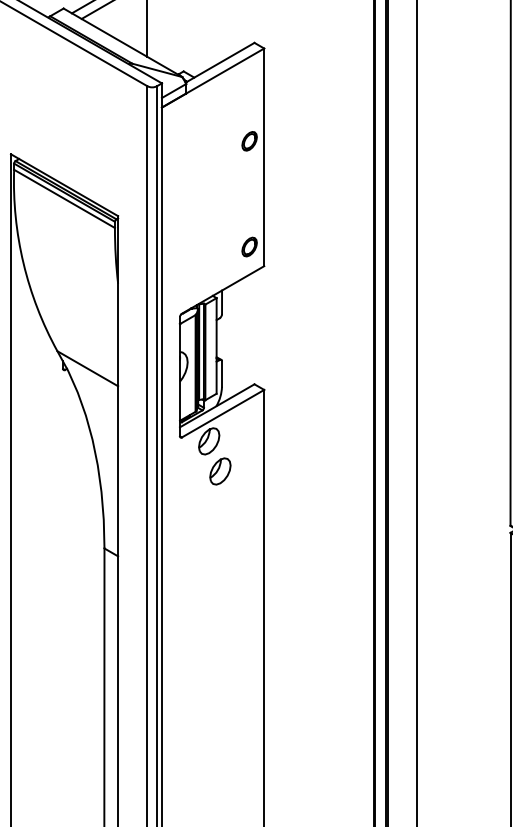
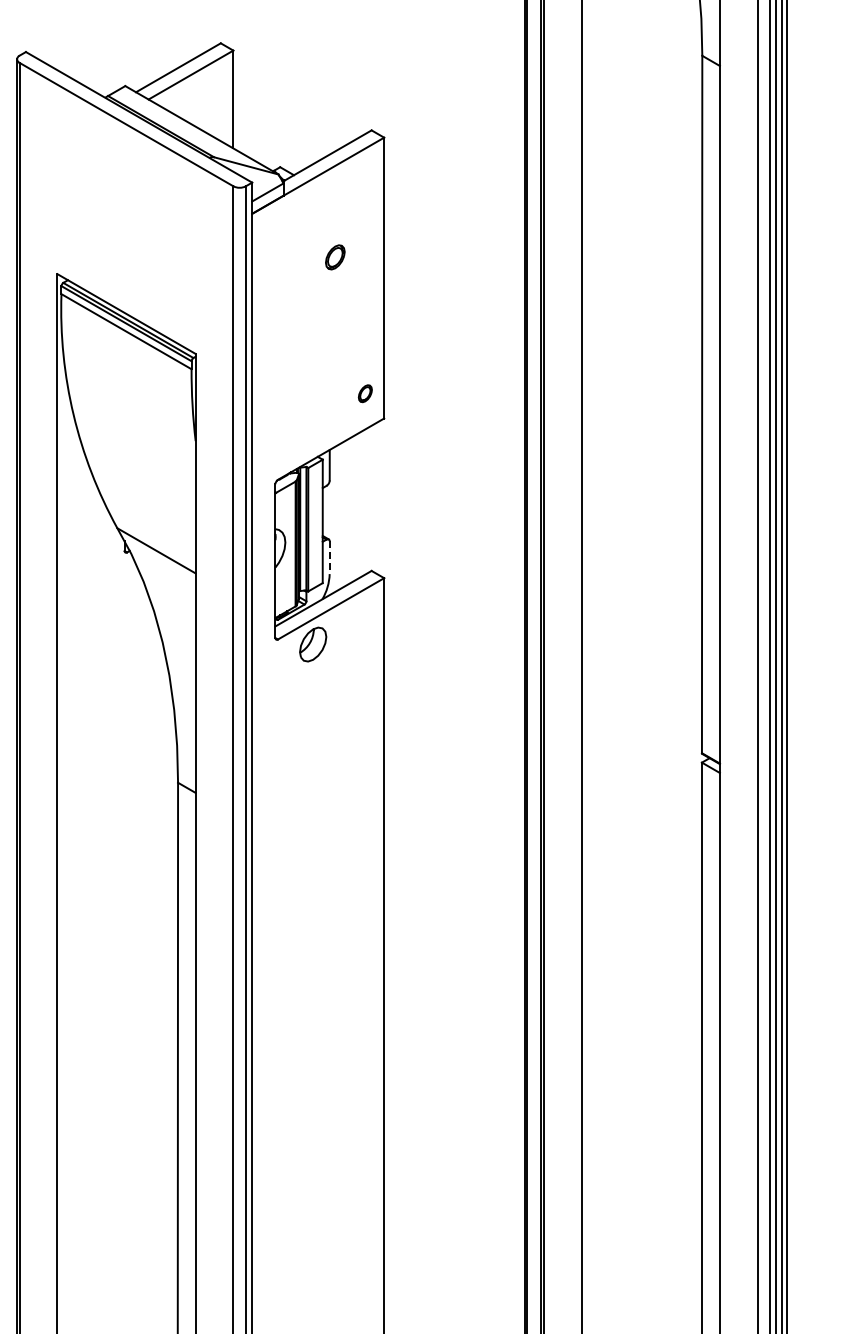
part: (249, 141) -> (335, 257), moved
part: (249, 246) -> (365, 393), size x0.7
line: (221, 374) -> (329, 558), solid -> dashed
part: (220, 471) -> (327, 683), removed

